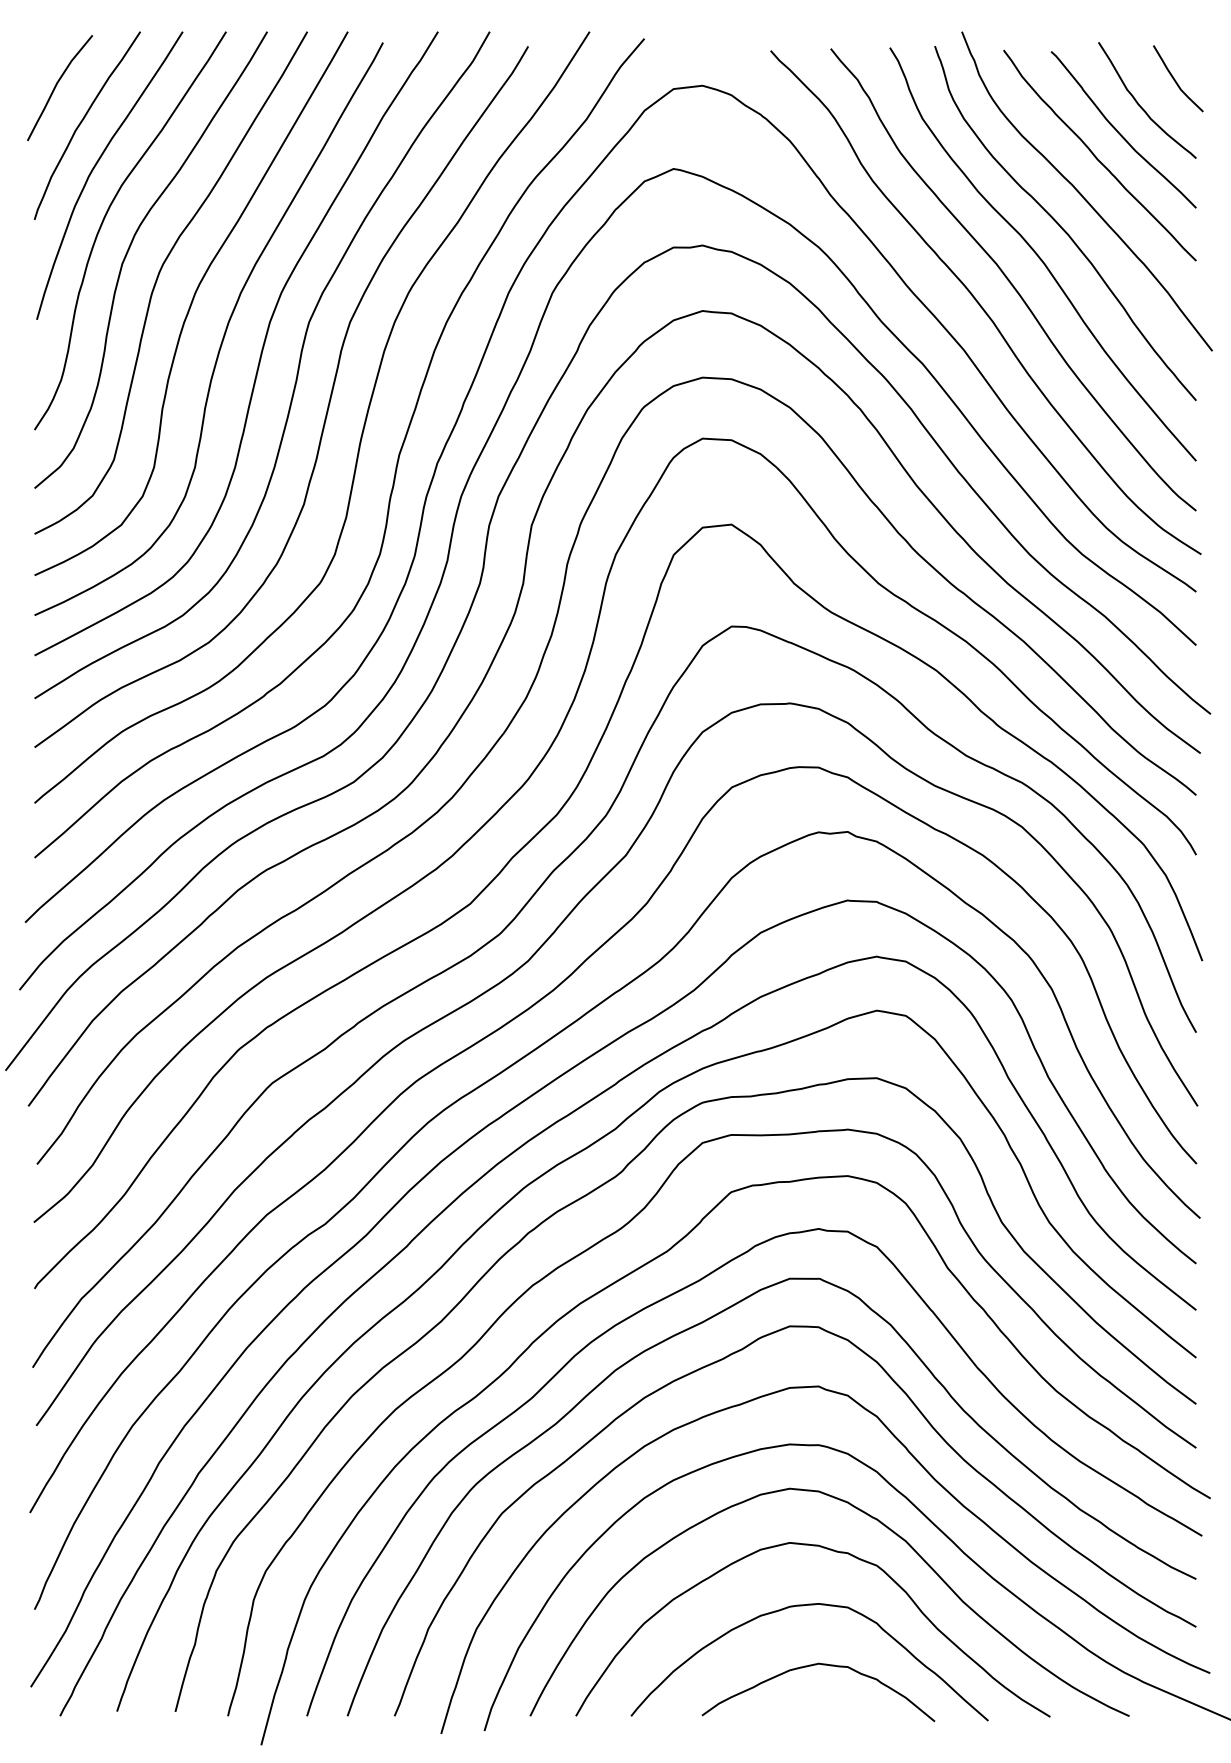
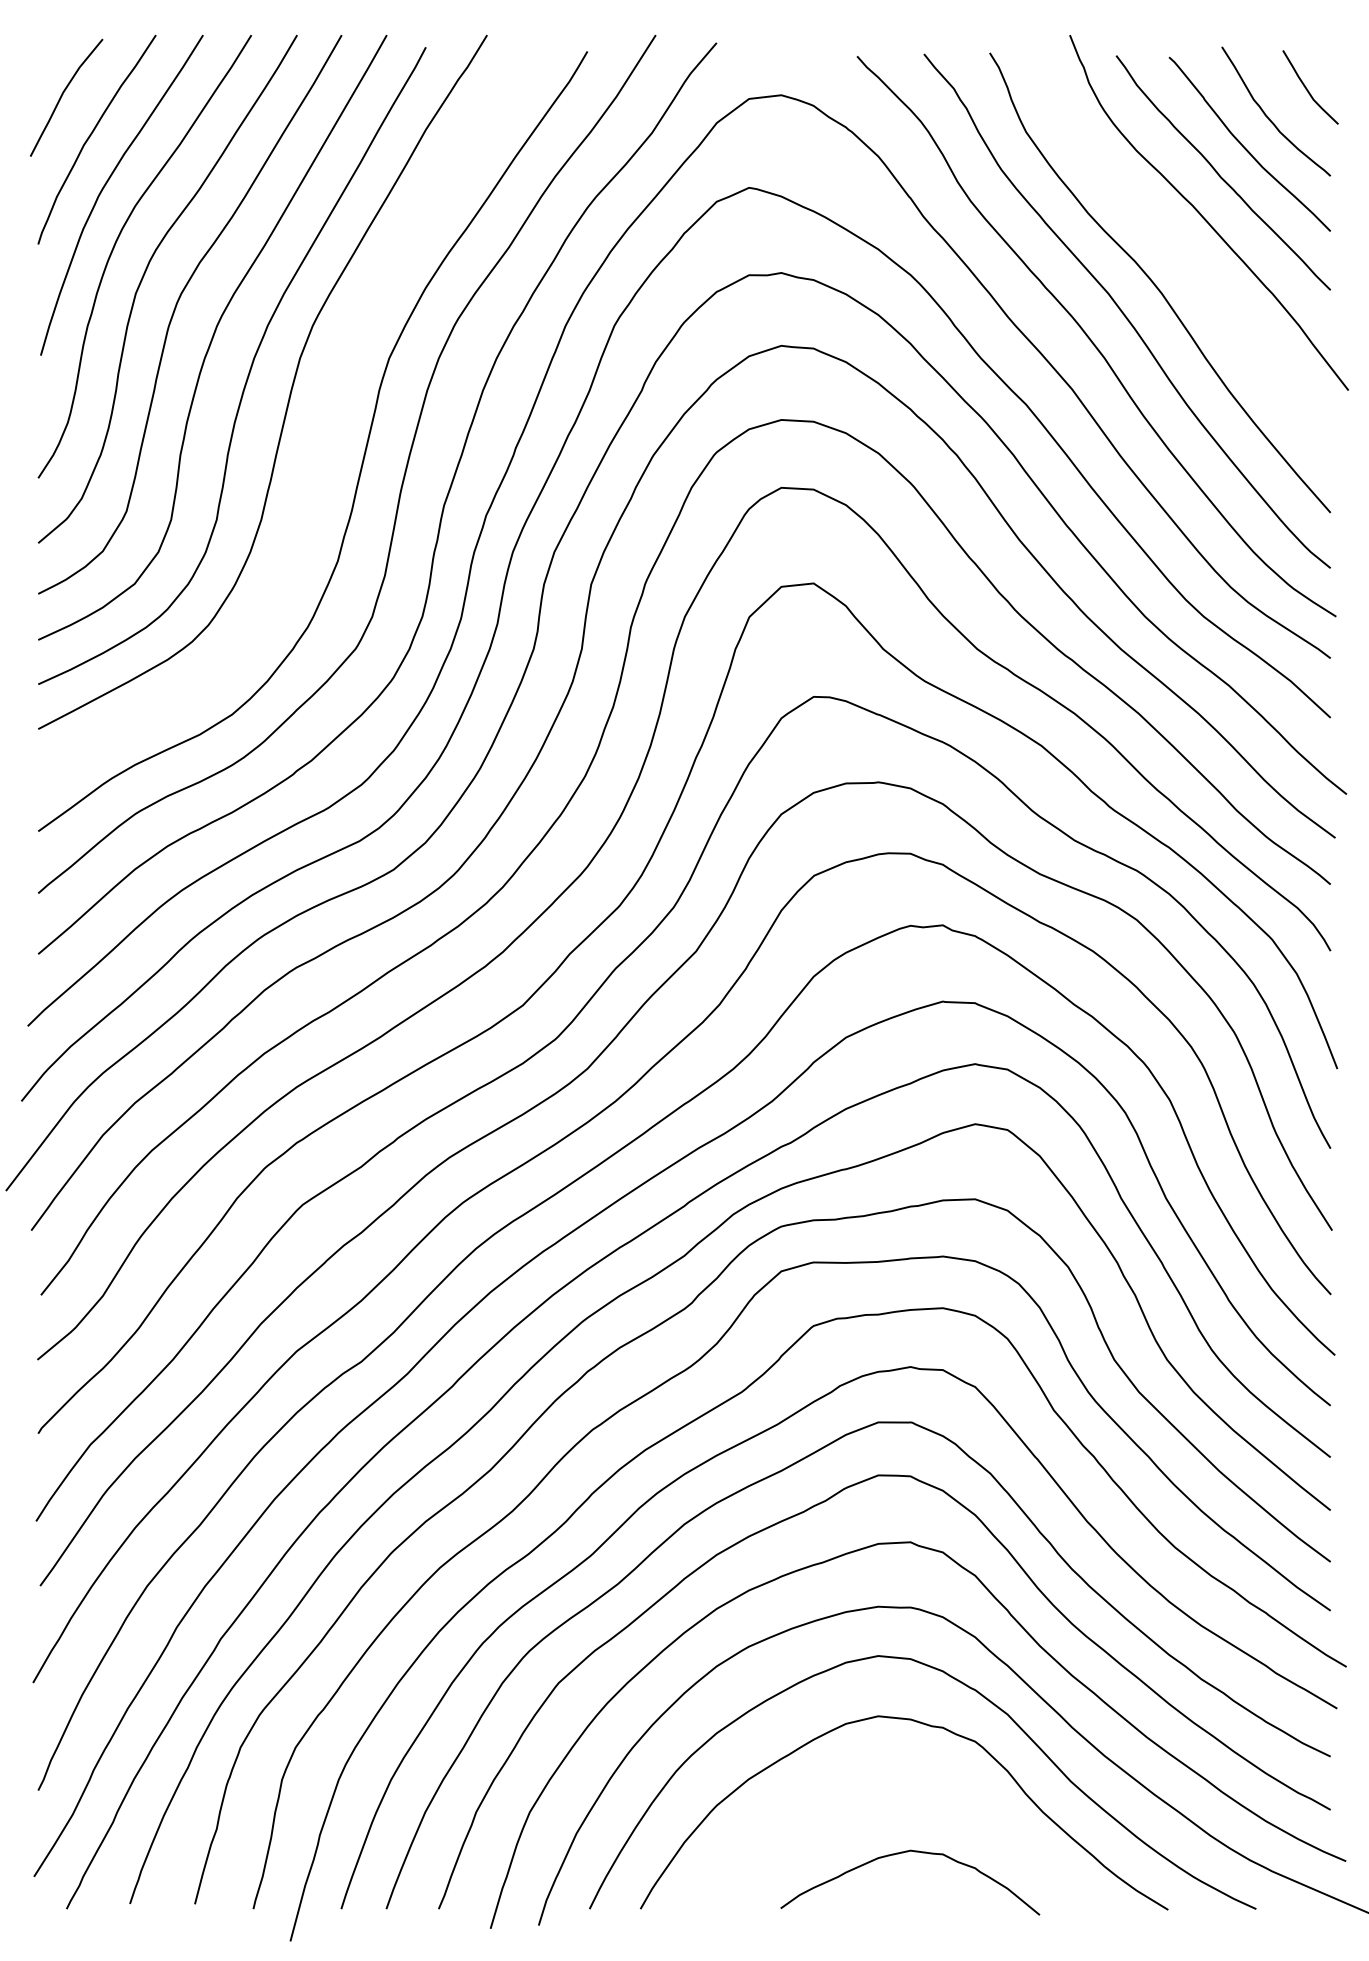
curve: (1061, 226) -> (1180, 251), removed
curve: (296, 374) -> (329, 416), removed
curve: (807, 1606) -> (898, 1786), removed

